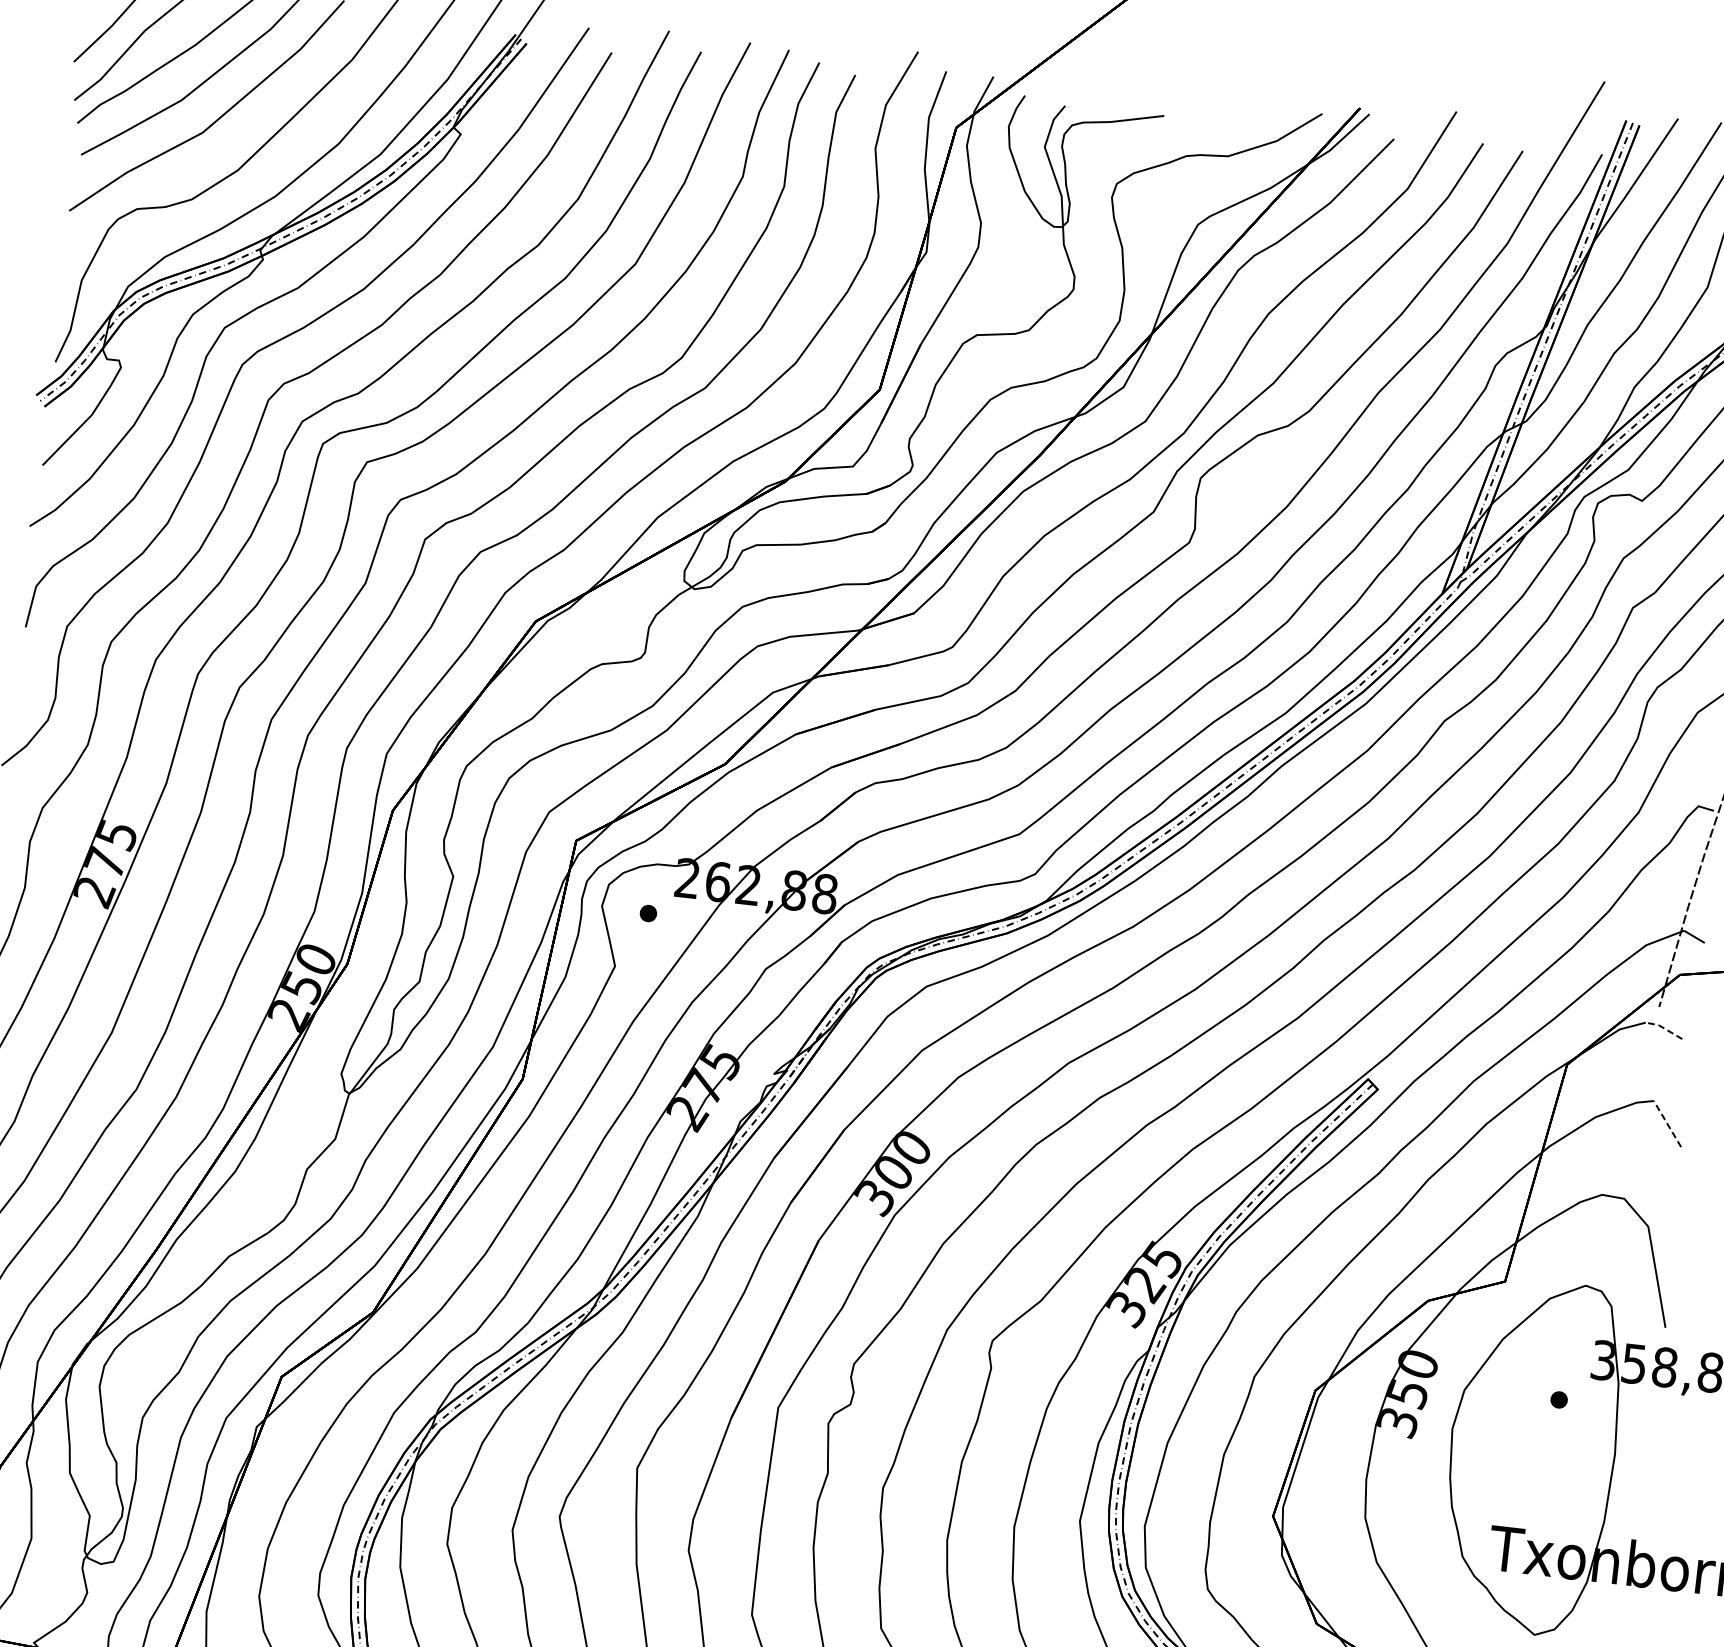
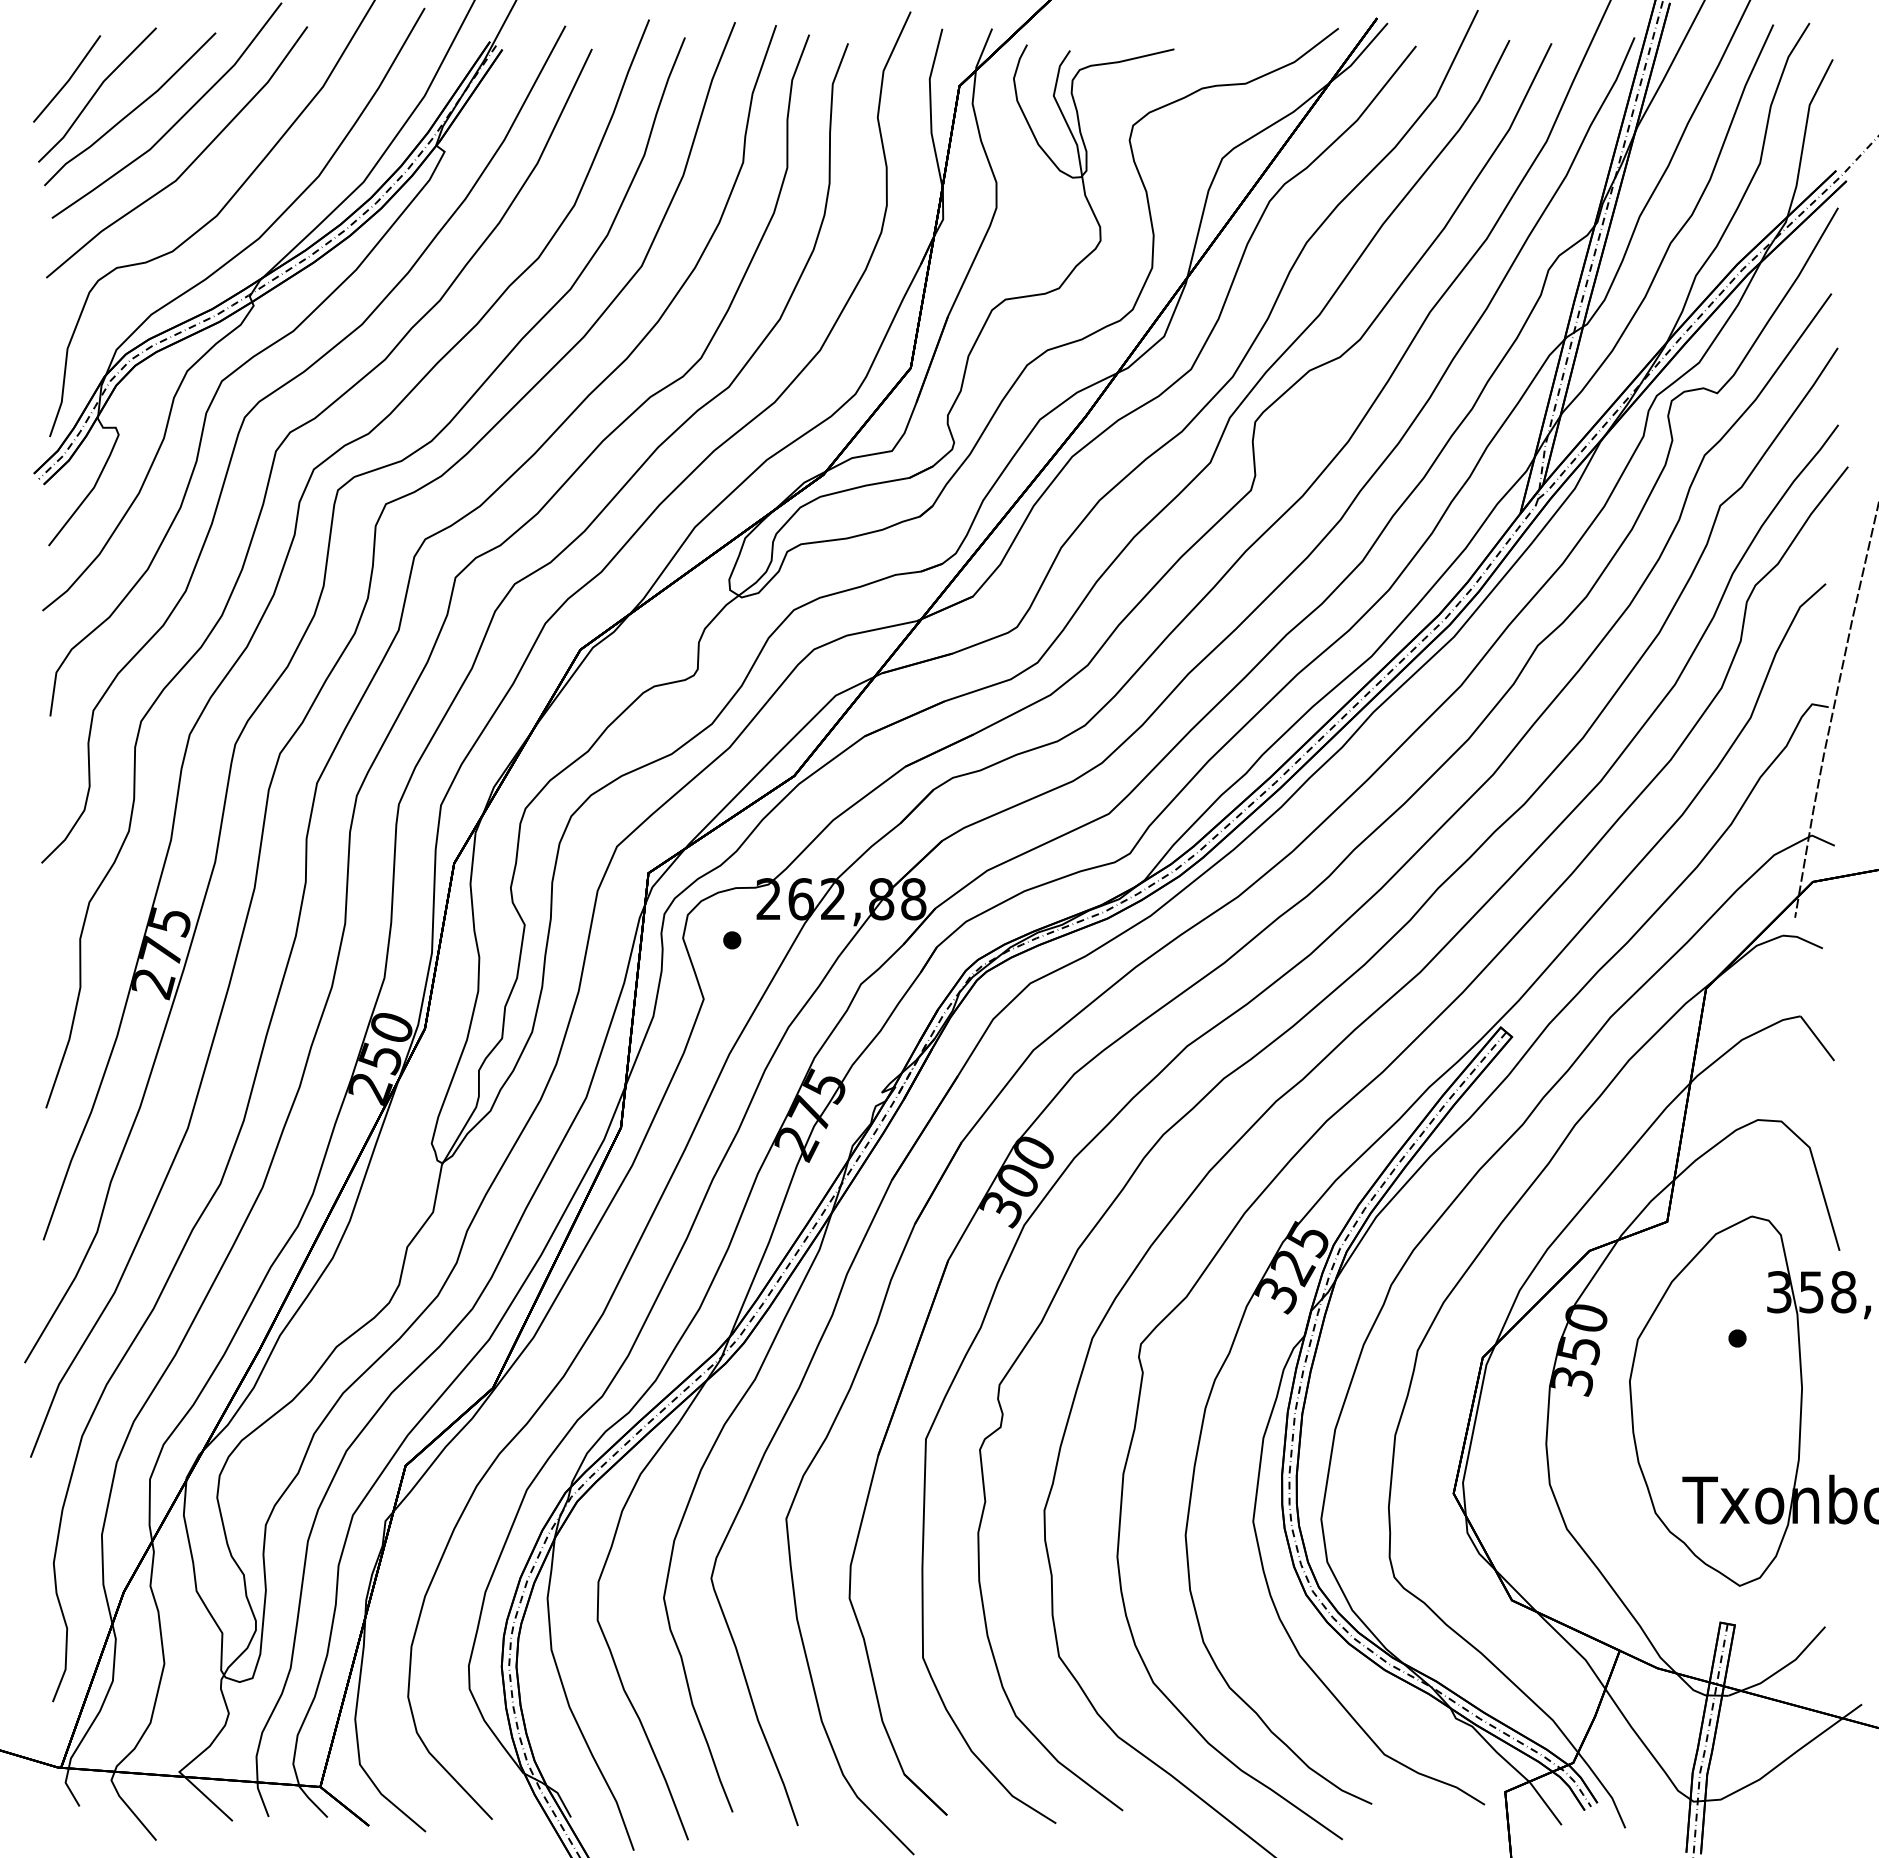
line: (1663, 1028) -> (1802, 939), dashed -> solid
line: (1667, 1123) -> (1817, 1038), dashed -> solid

